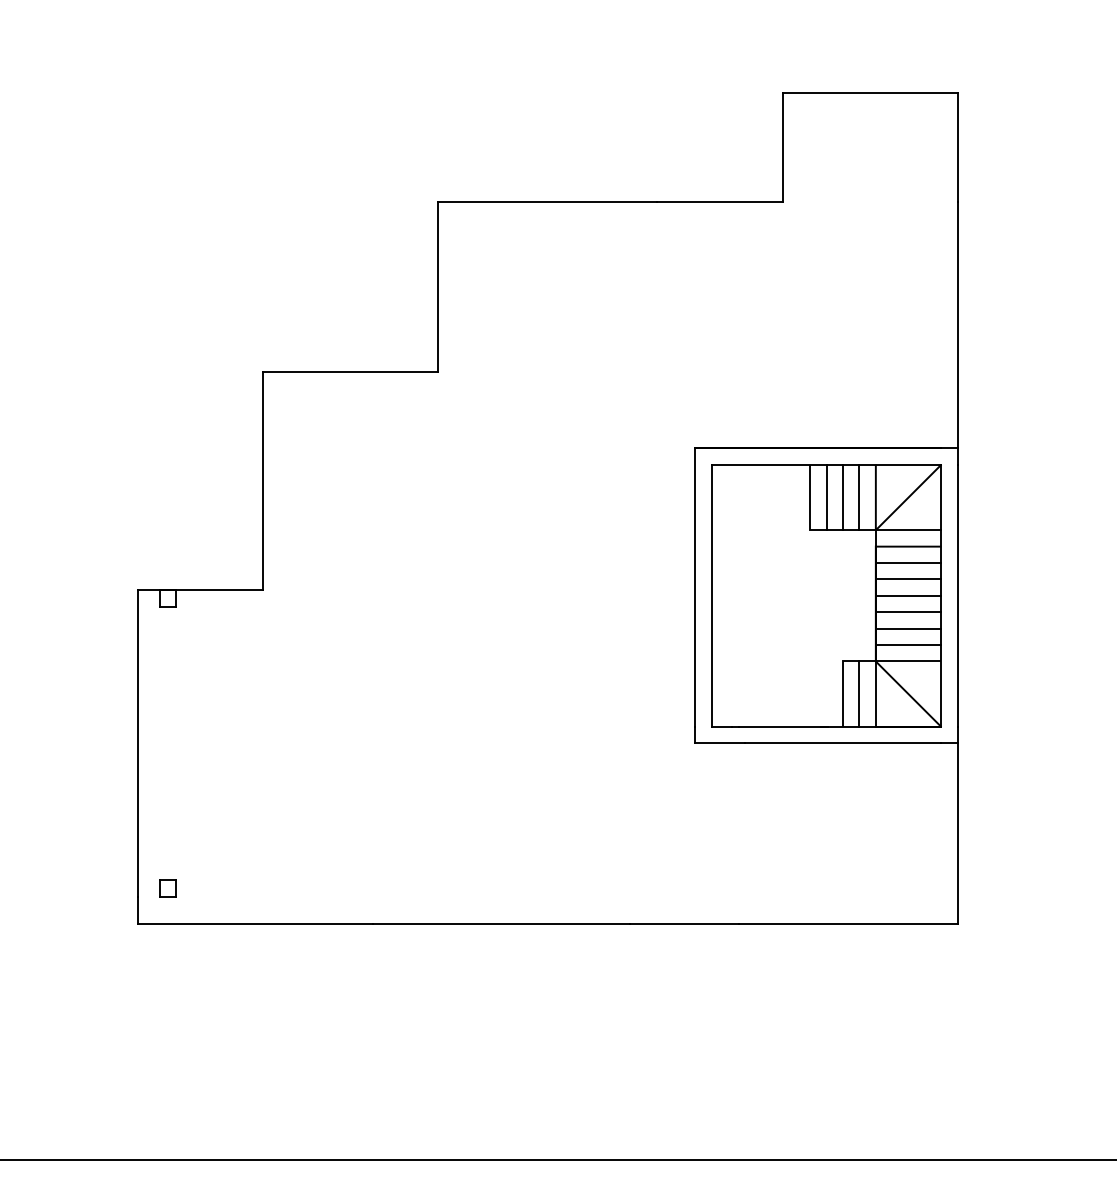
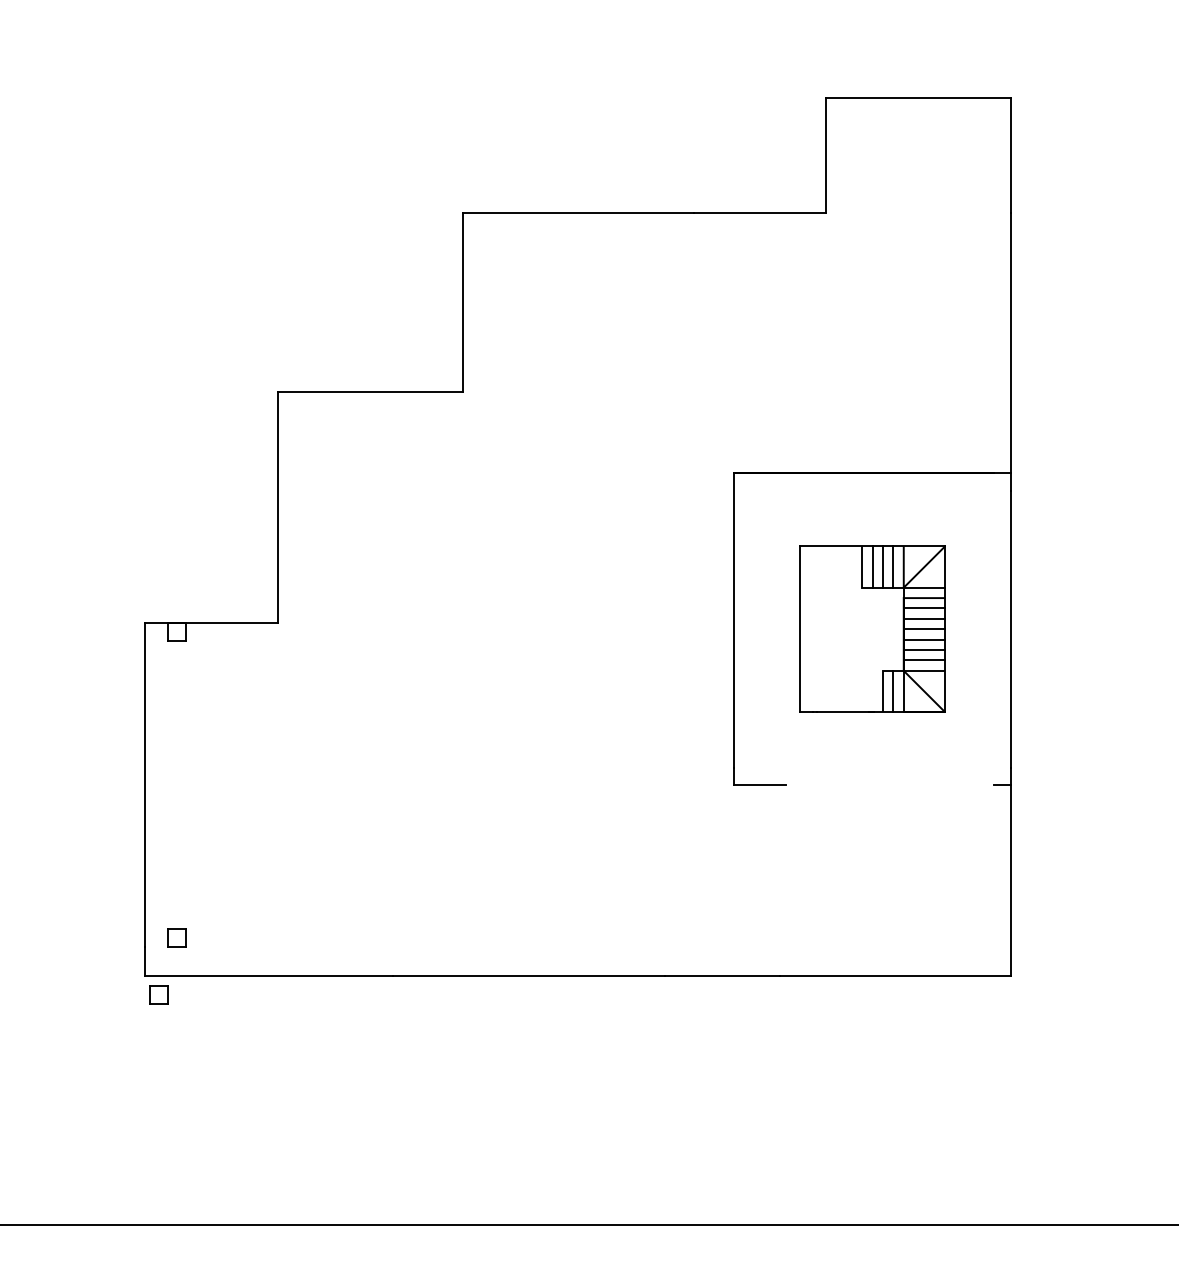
part: (826, 596) -> (872, 629), size x0.6
line: (842, 743) -> (889, 785), removed
part: (150, 941) -> (158, 994), added

